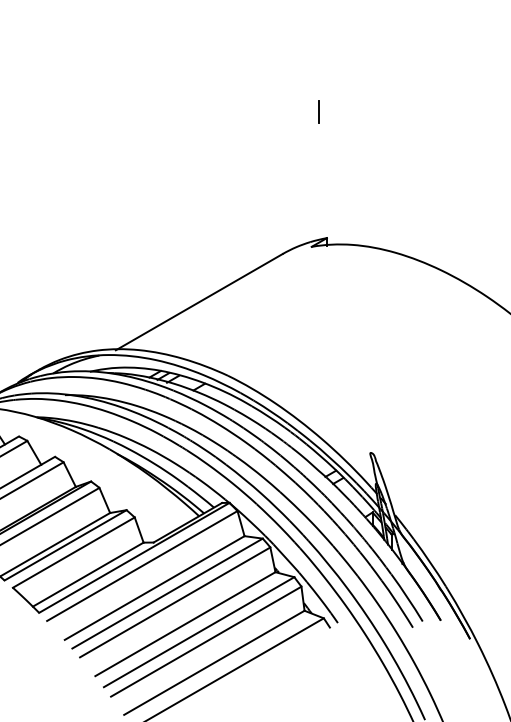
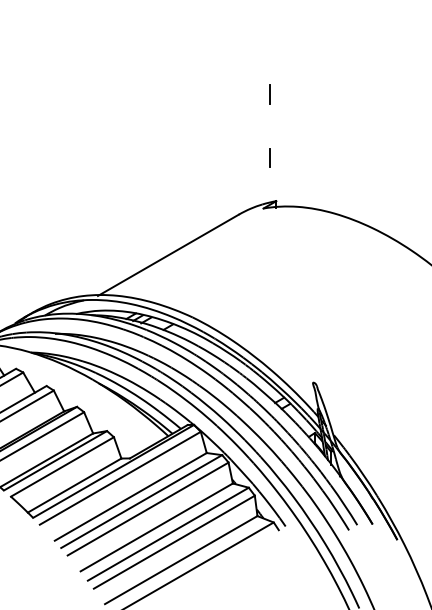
line: (318, 186) -> (269, 157), added

